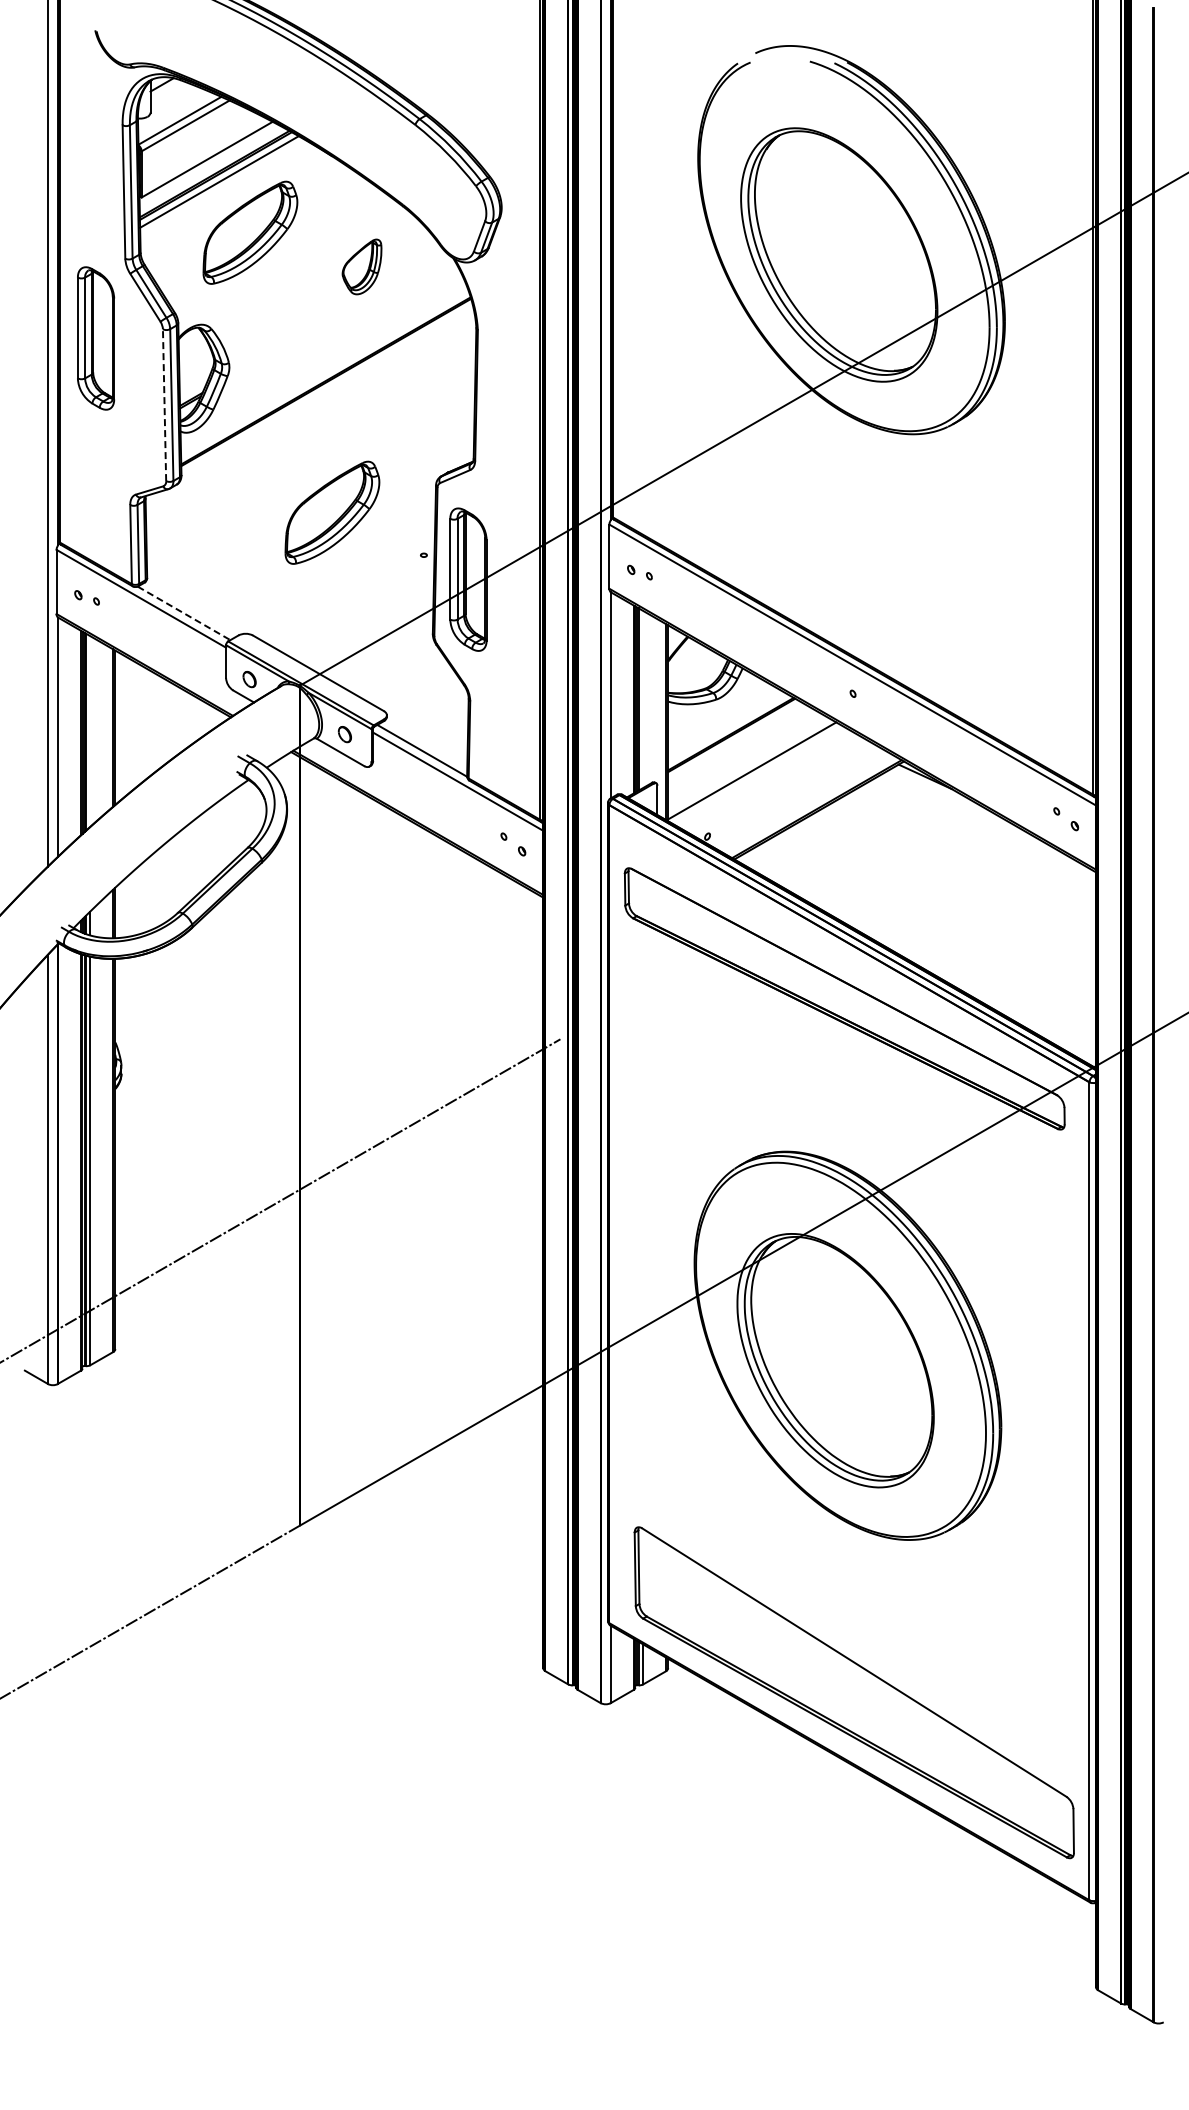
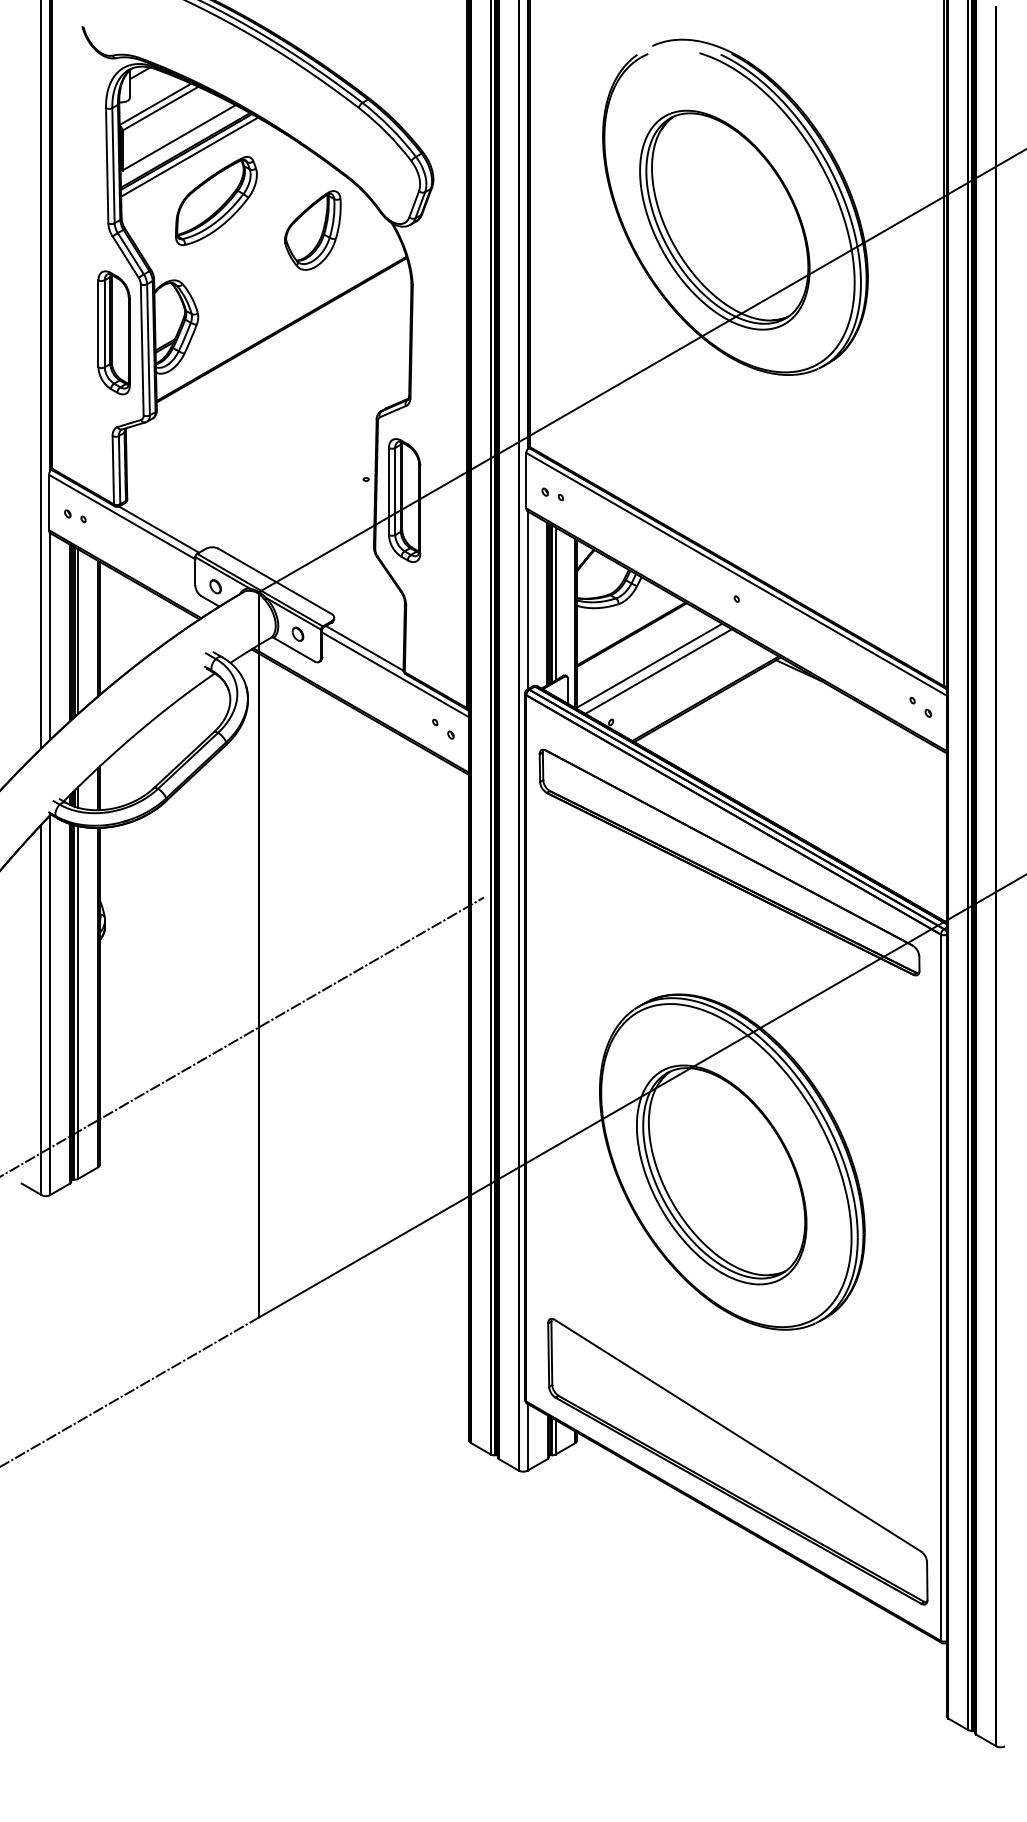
part: (361, 266) -> (312, 230), size x1.67
part: (96, 338) -> (114, 332), moved
line: (164, 405) -> (142, 350), dashed -> solid
part: (332, 512) -> (287, 442), removed
line: (184, 613) -> (159, 529), dashed -> solid
line: (643, 699) -> (555, 604), added
line: (90, 731) -> (78, 631), added
line: (762, 777) -> (658, 671), added

